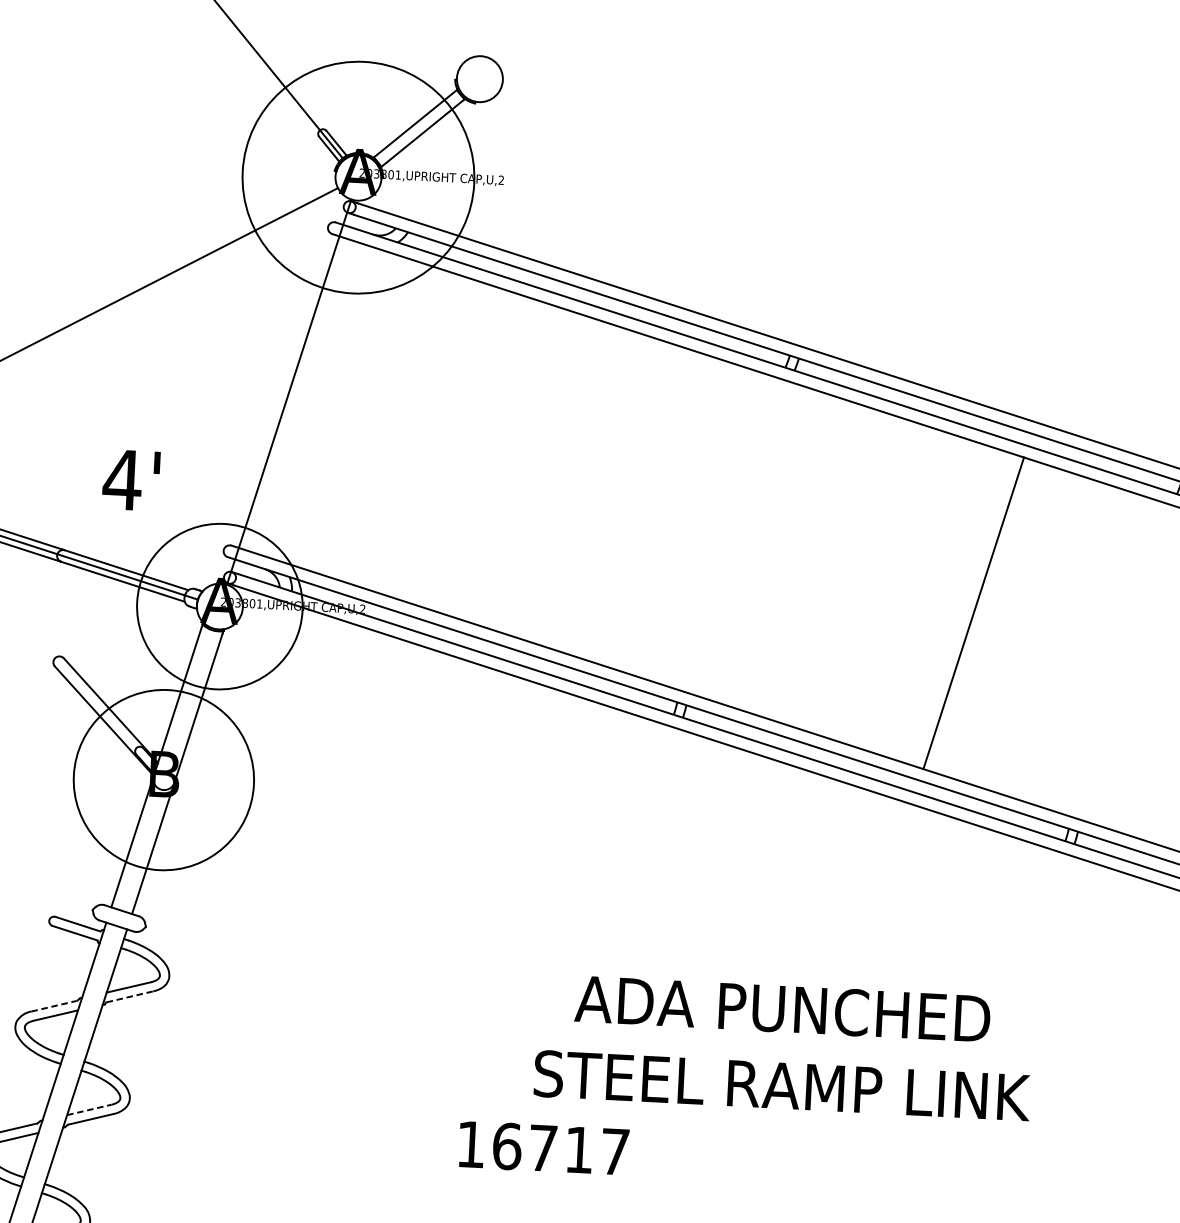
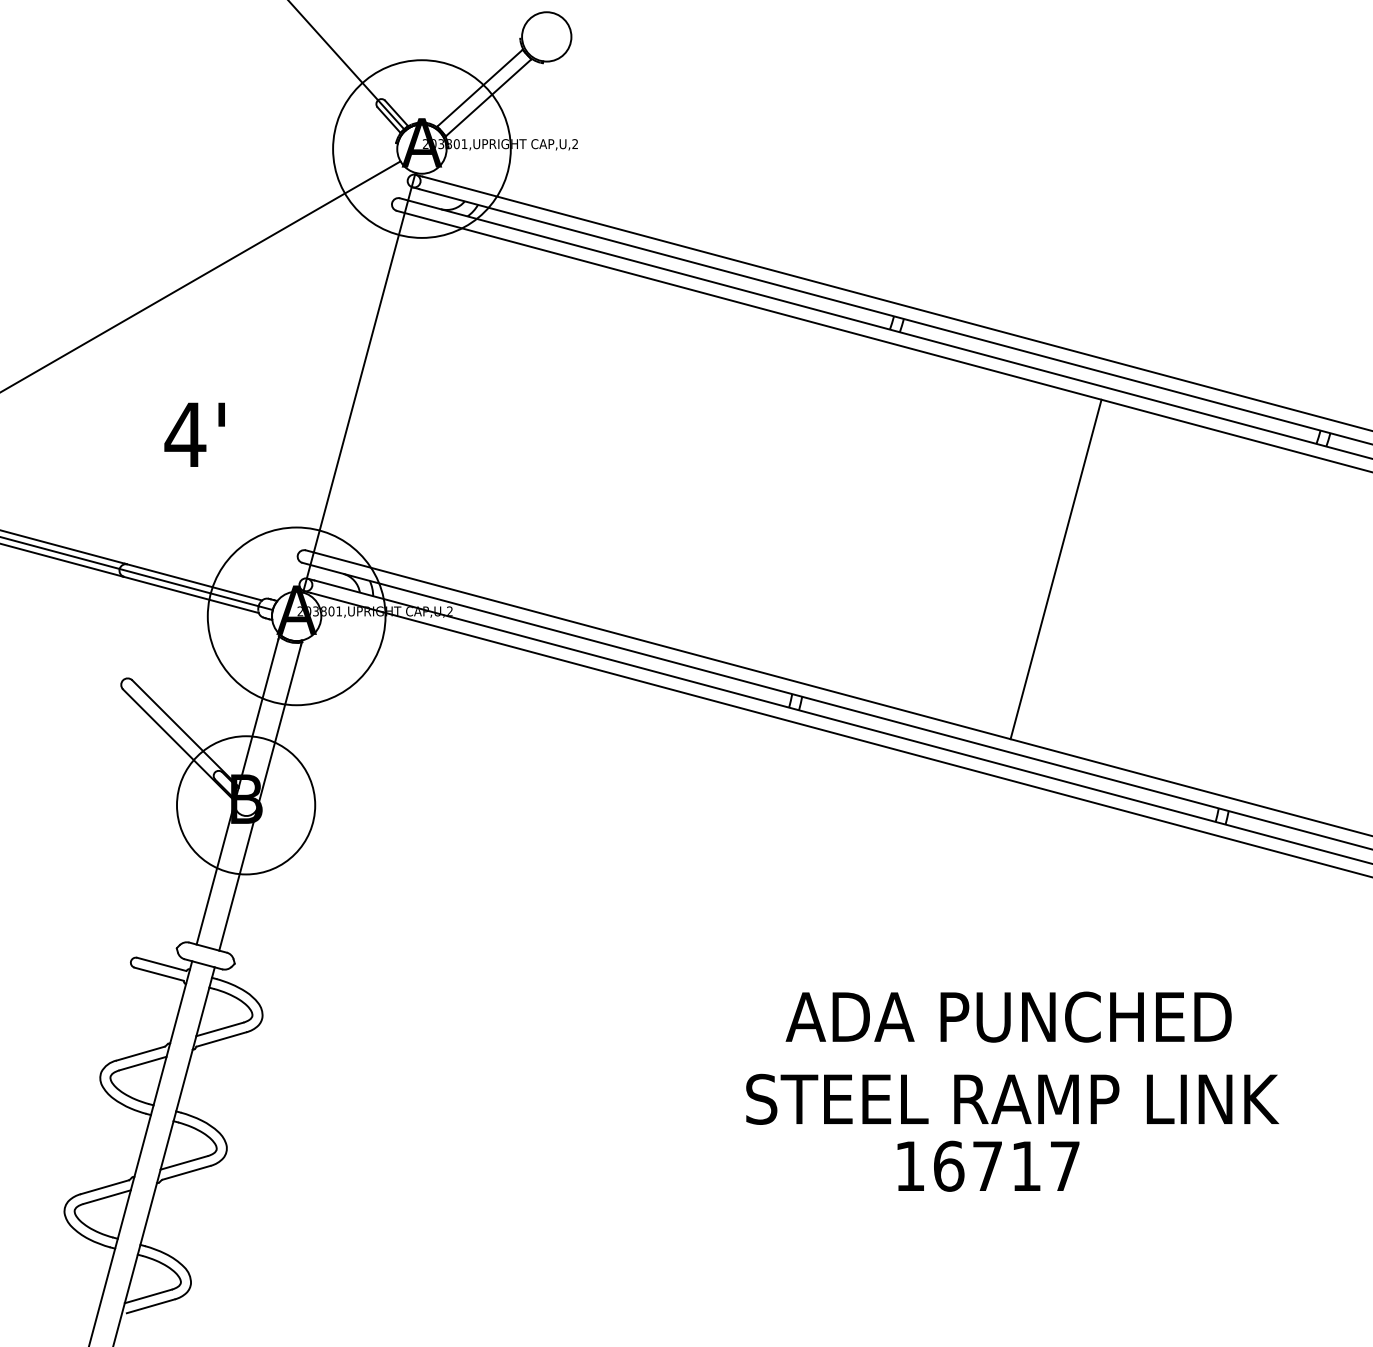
circle: (358, 177) -> (421, 148), size x0.71
text: (130, 480) -> (194, 434), moved
line: (973, 613) -> (1055, 569), moved
circle: (164, 780) -> (246, 805), size x0.71
line: (129, 996) -> (221, 1039), dashed -> solid
line: (53, 1006) -> (140, 1053), dashed -> solid
text: (784, 1046) -> (1012, 1057), moved
line: (89, 1109) -> (184, 1162), dashed -> solid
text: (544, 1147) -> (988, 1165), moved

